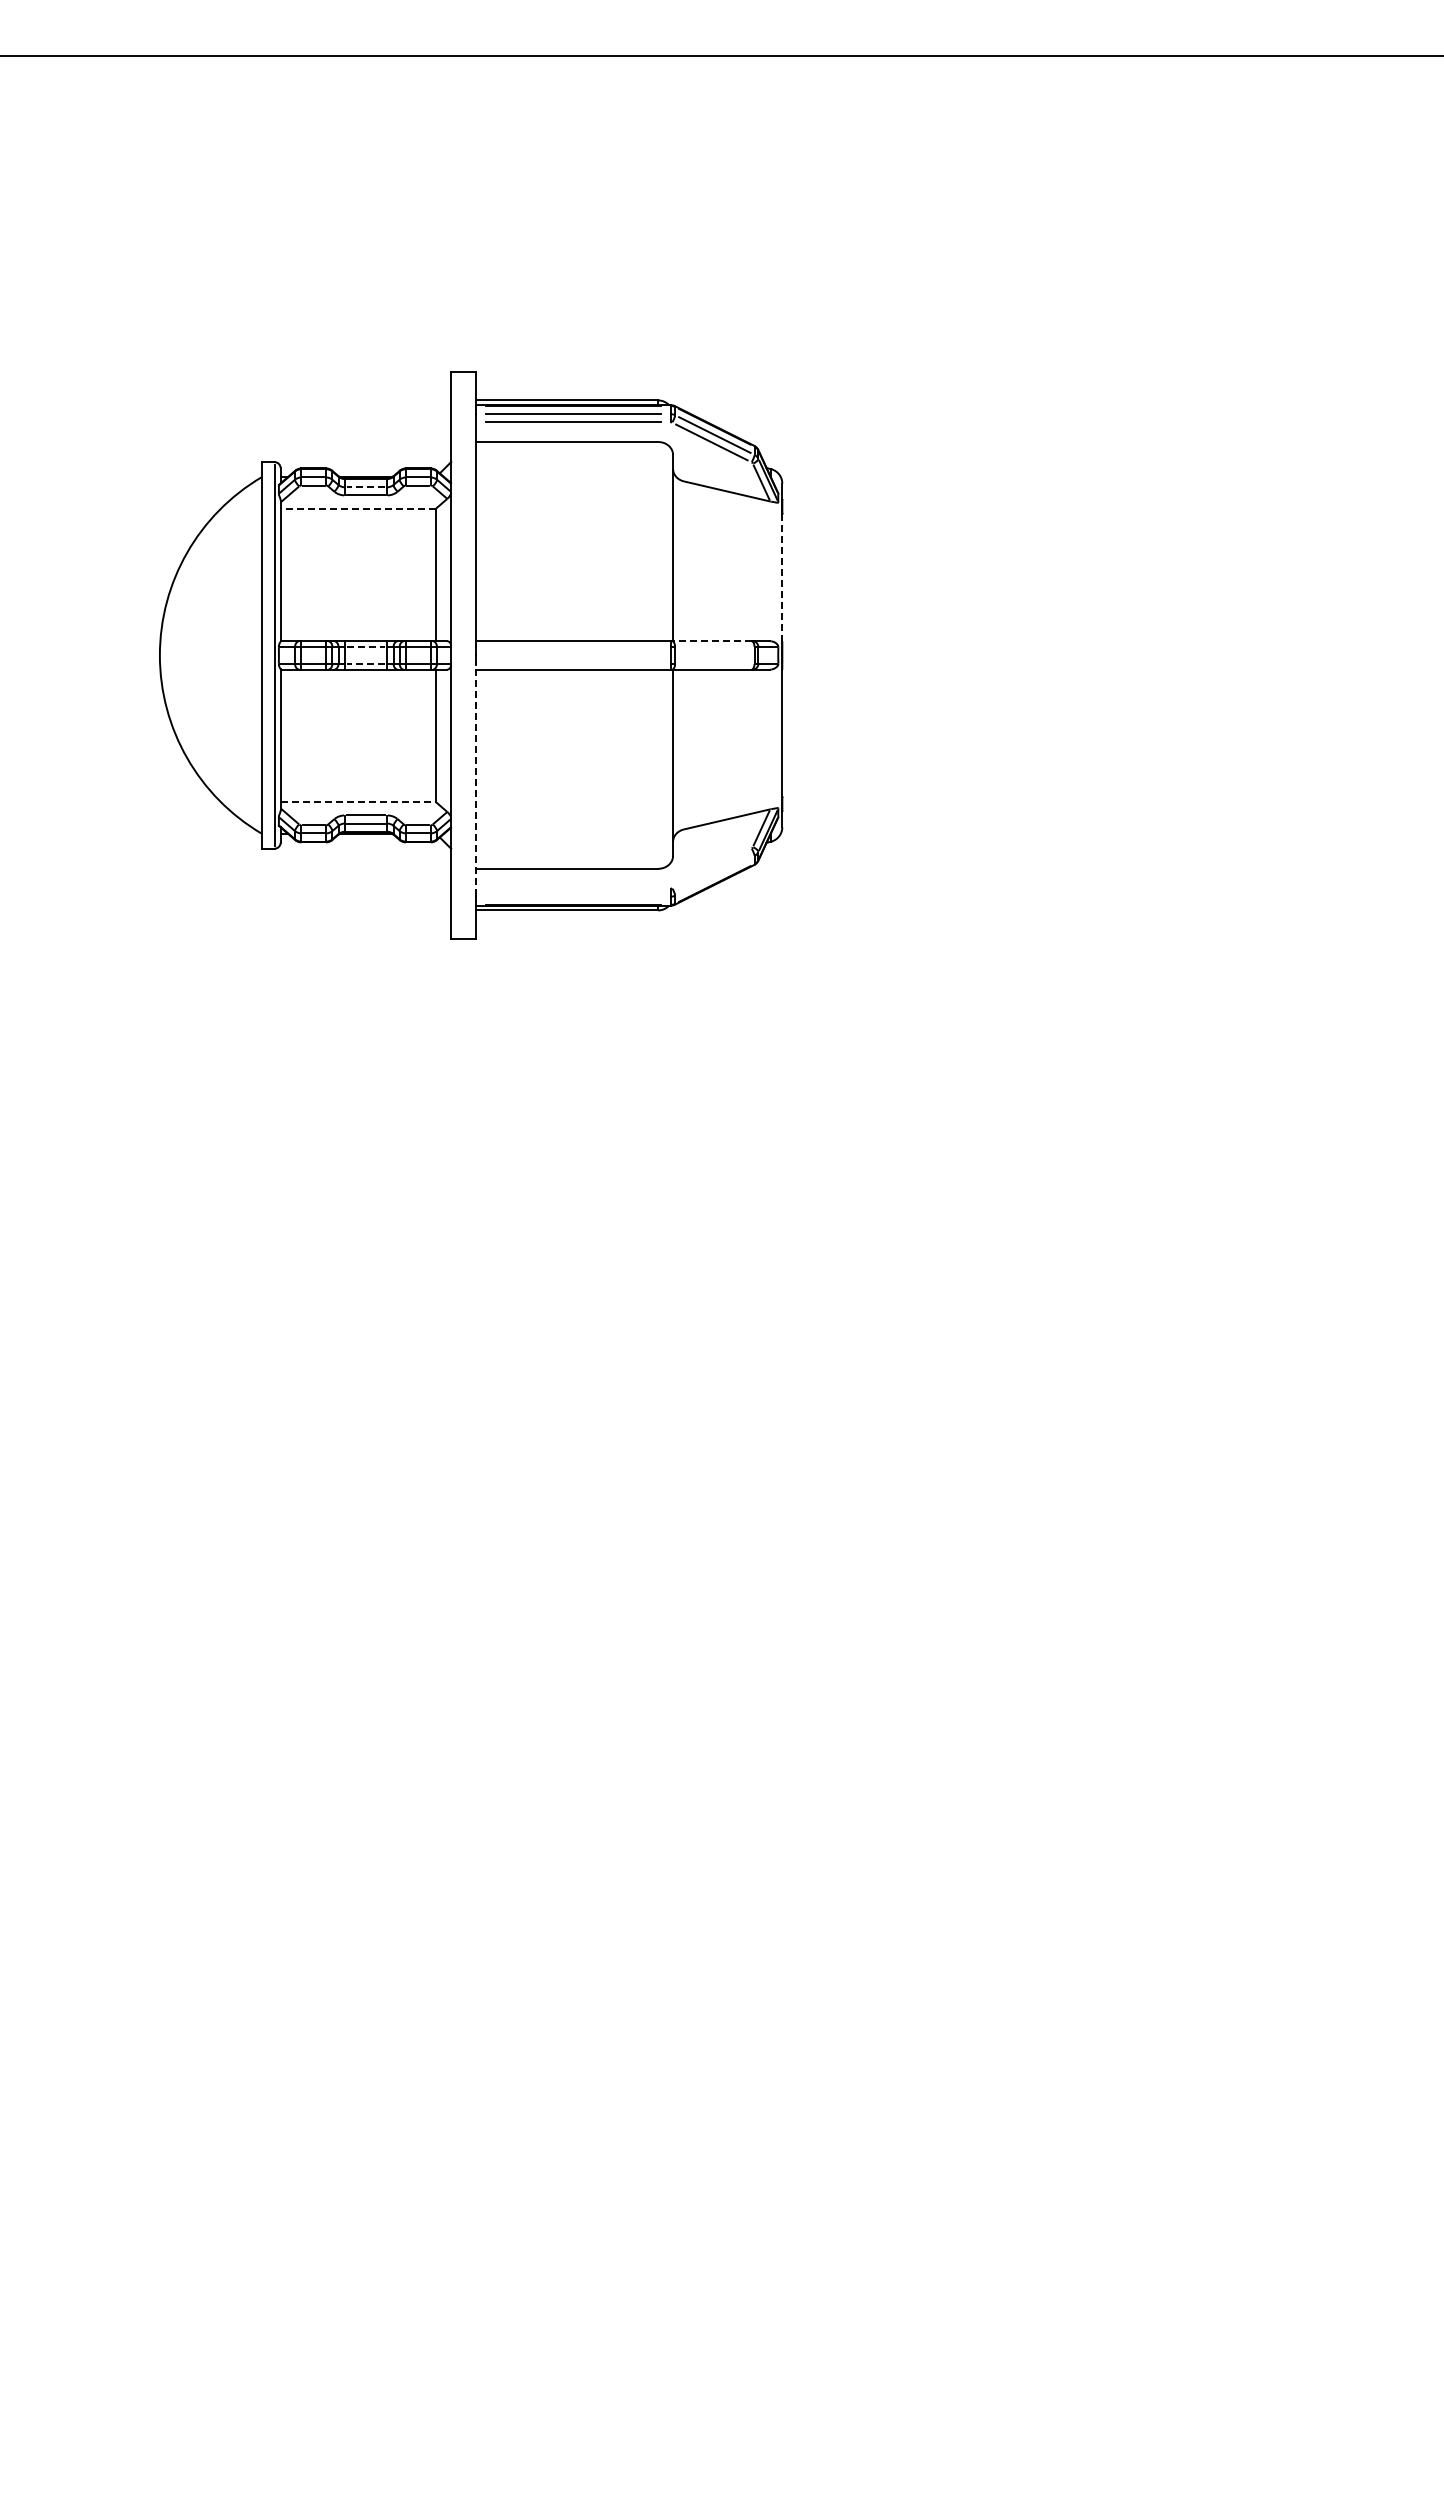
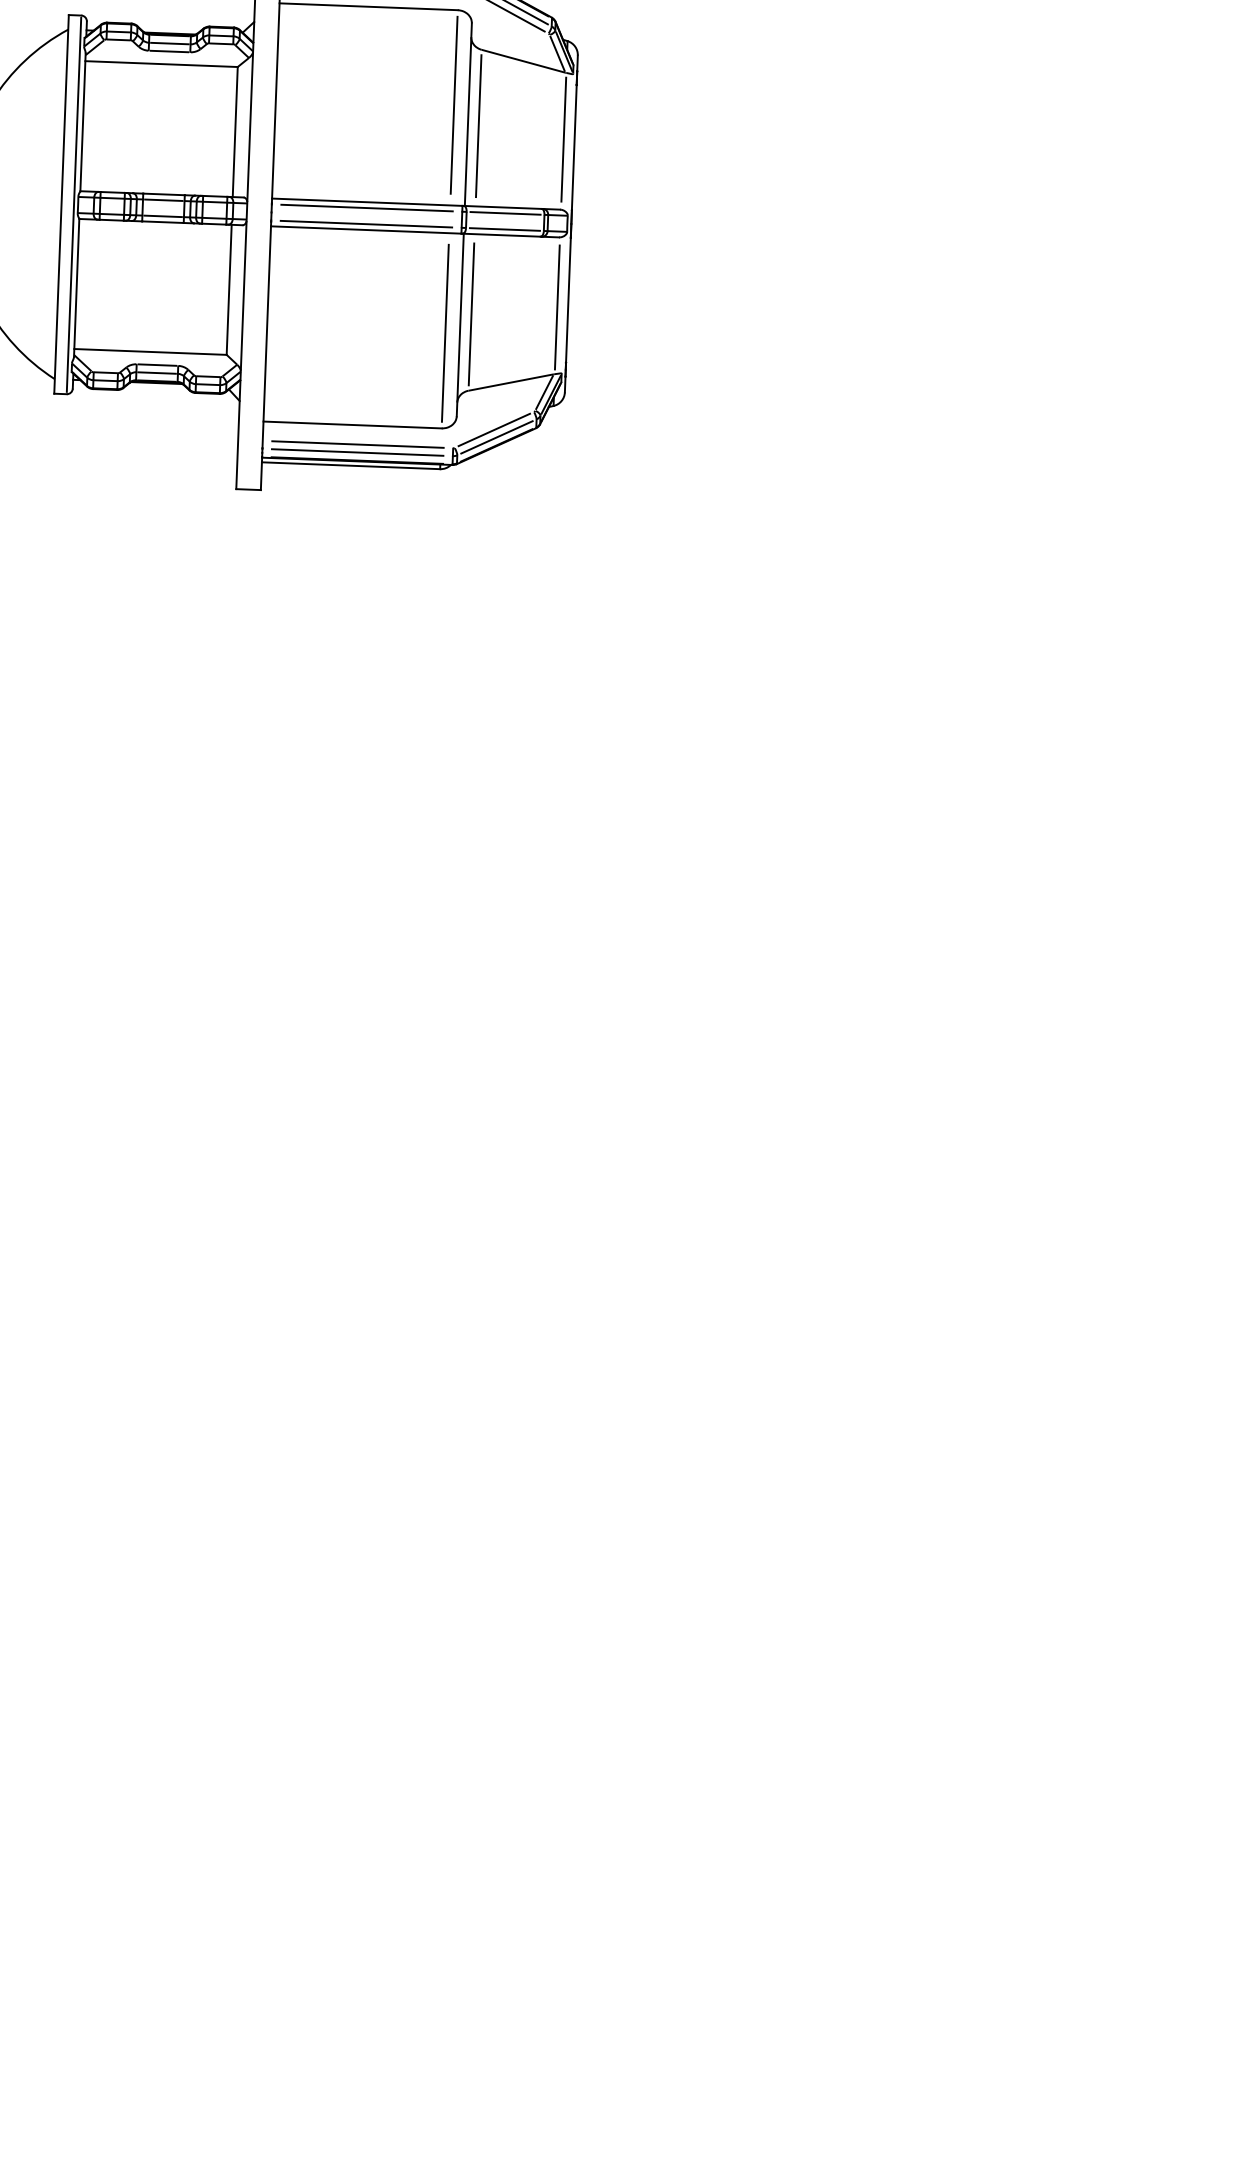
line: (365, 487) -> (169, 43), dashed -> solid
line: (358, 508) -> (161, 64), dashed -> solid
line: (658, 538) -> (454, 104), added
line: (684, 558) -> (479, 125), added
line: (771, 569) -> (563, 139), added
line: (782, 577) -> (574, 147), dashed -> solid
line: (711, 641) -> (502, 207), dashed -> solid
line: (366, 647) -> (164, 200), dashed -> solid
line: (573, 647) -> (367, 208), added
line: (714, 647) -> (505, 213), added
line: (365, 663) -> (162, 216), dashed -> solid
line: (573, 663) -> (366, 224), added
line: (714, 663) -> (504, 229), added
line: (771, 740) -> (557, 306), added
line: (684, 751) -> (471, 314), added
line: (658, 771) -> (445, 333), added
line: (476, 779) -> (267, 334), dashed -> solid
line: (358, 802) -> (150, 352), dashed -> solid
line: (711, 868) -> (493, 430), added
line: (714, 875) -> (496, 437), added
line: (573, 888) -> (357, 444), added
line: (573, 896) -> (357, 452), added

